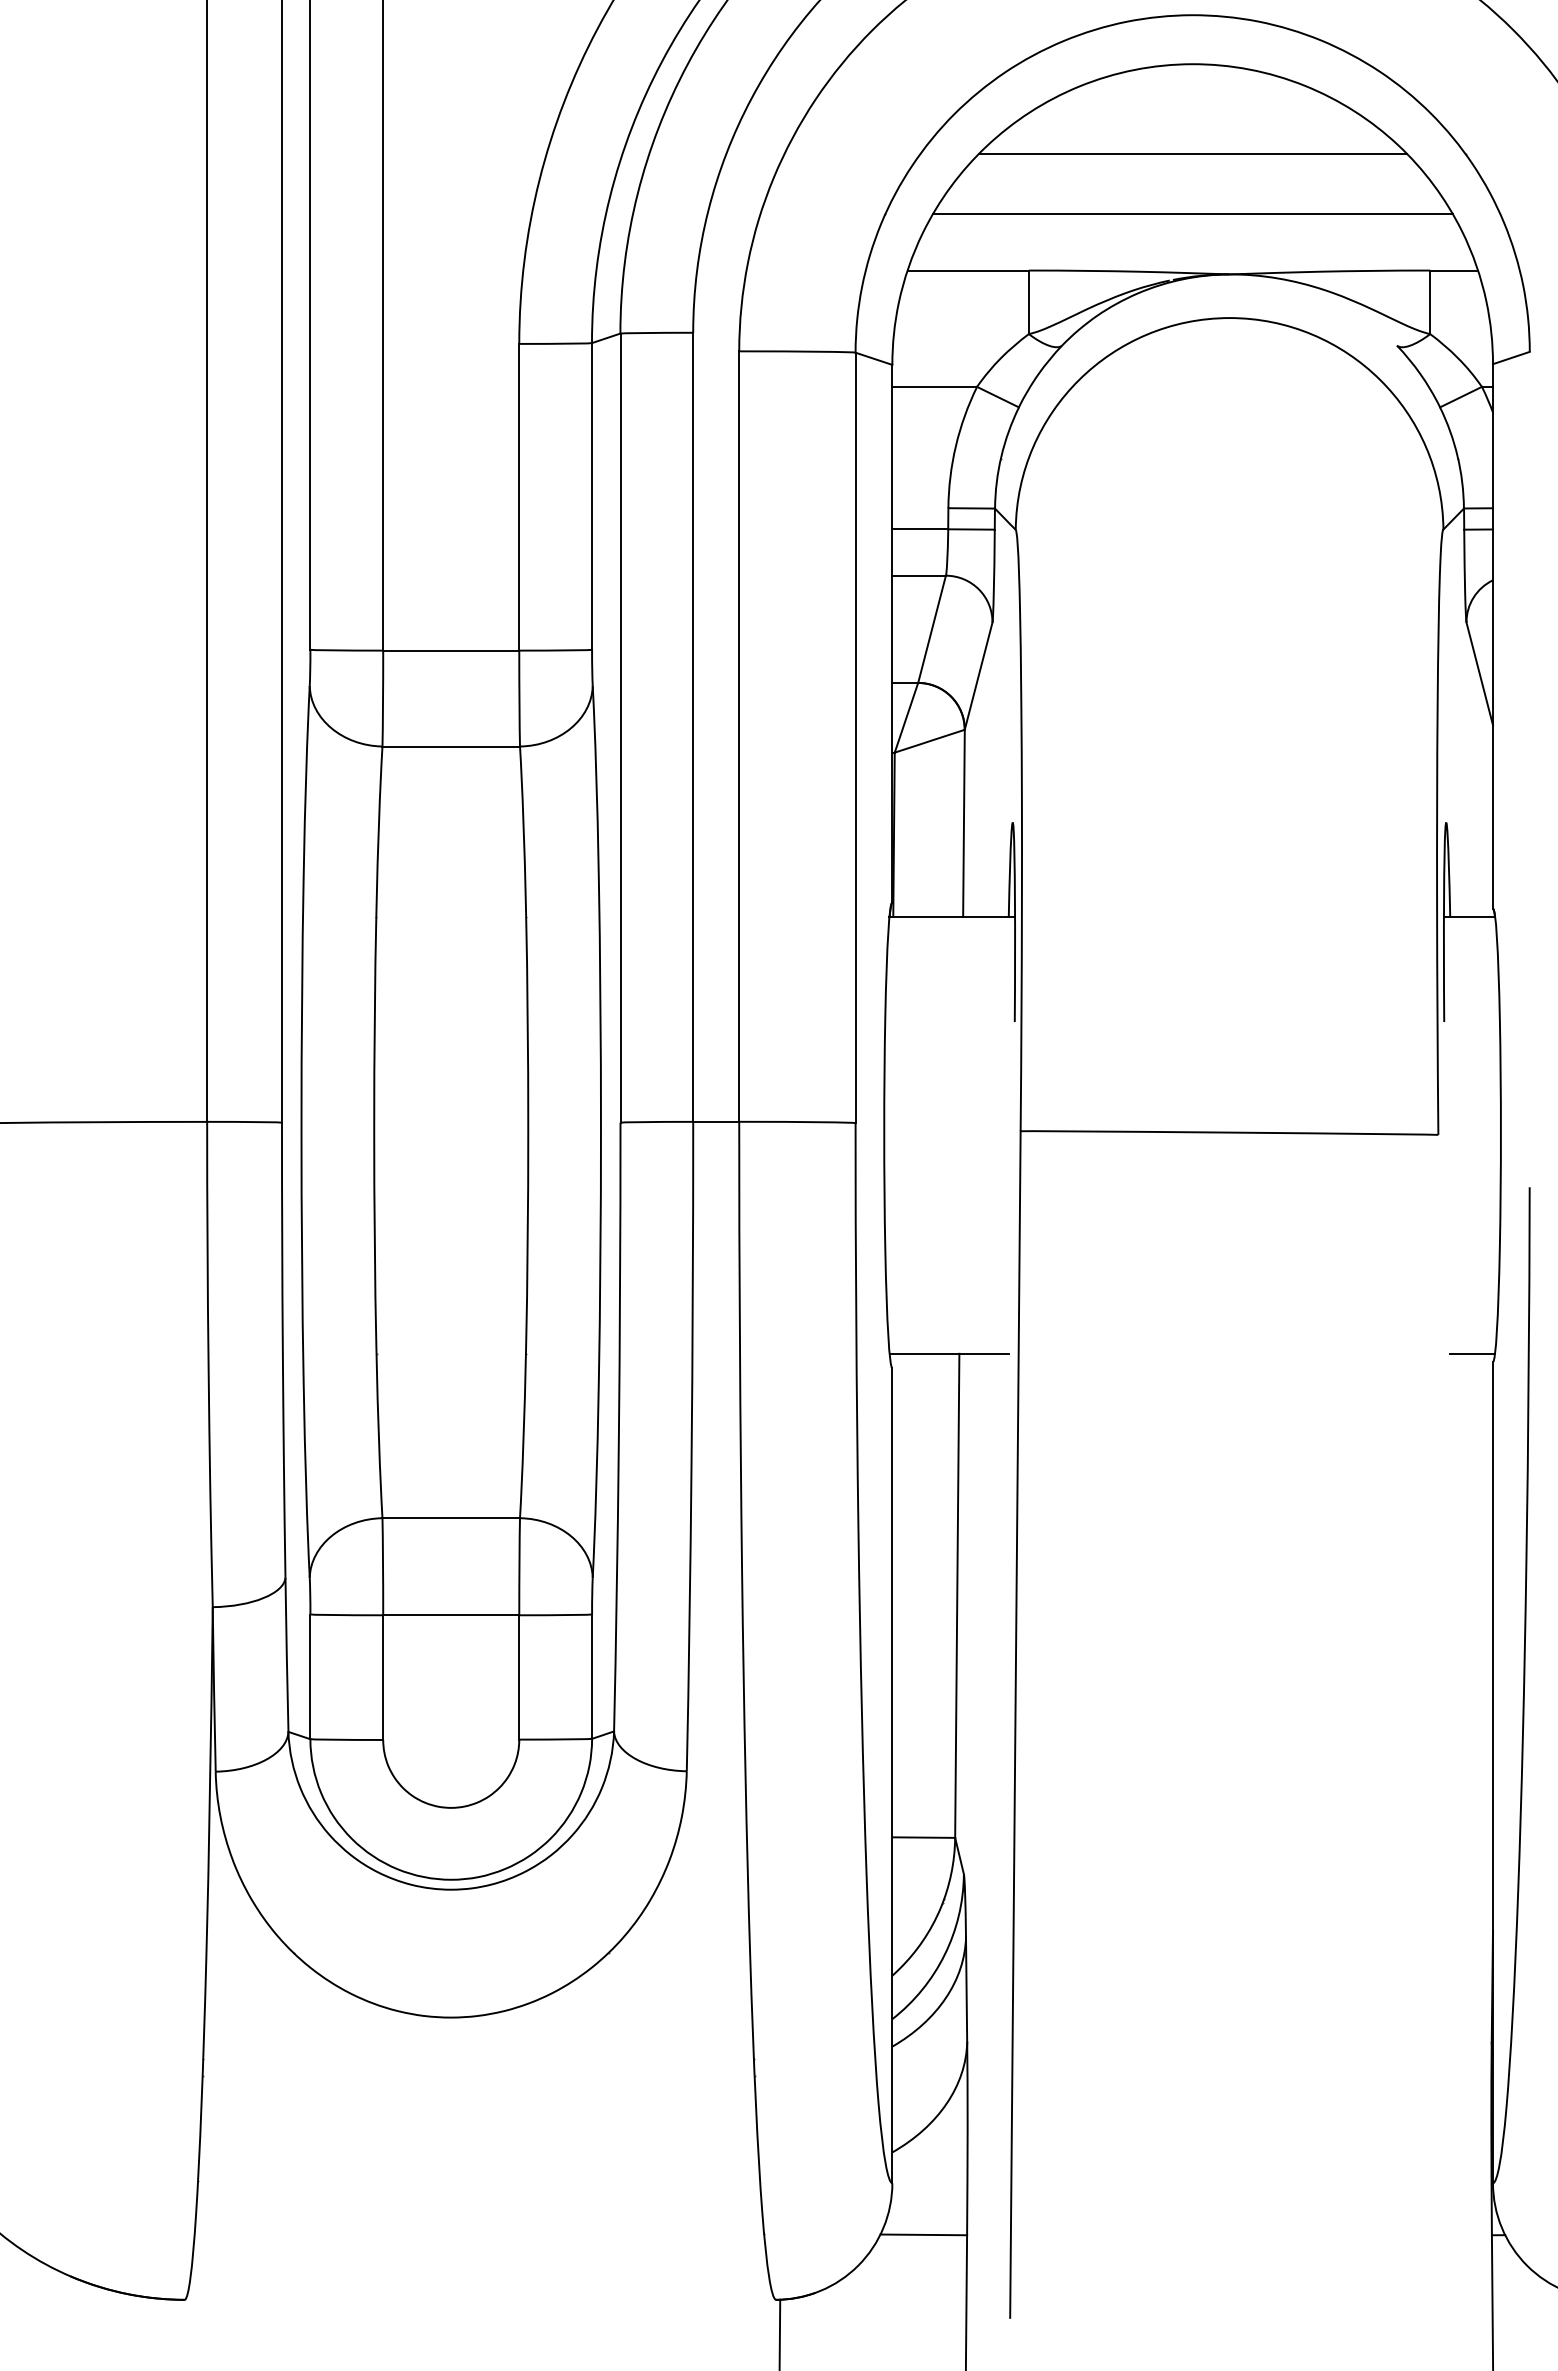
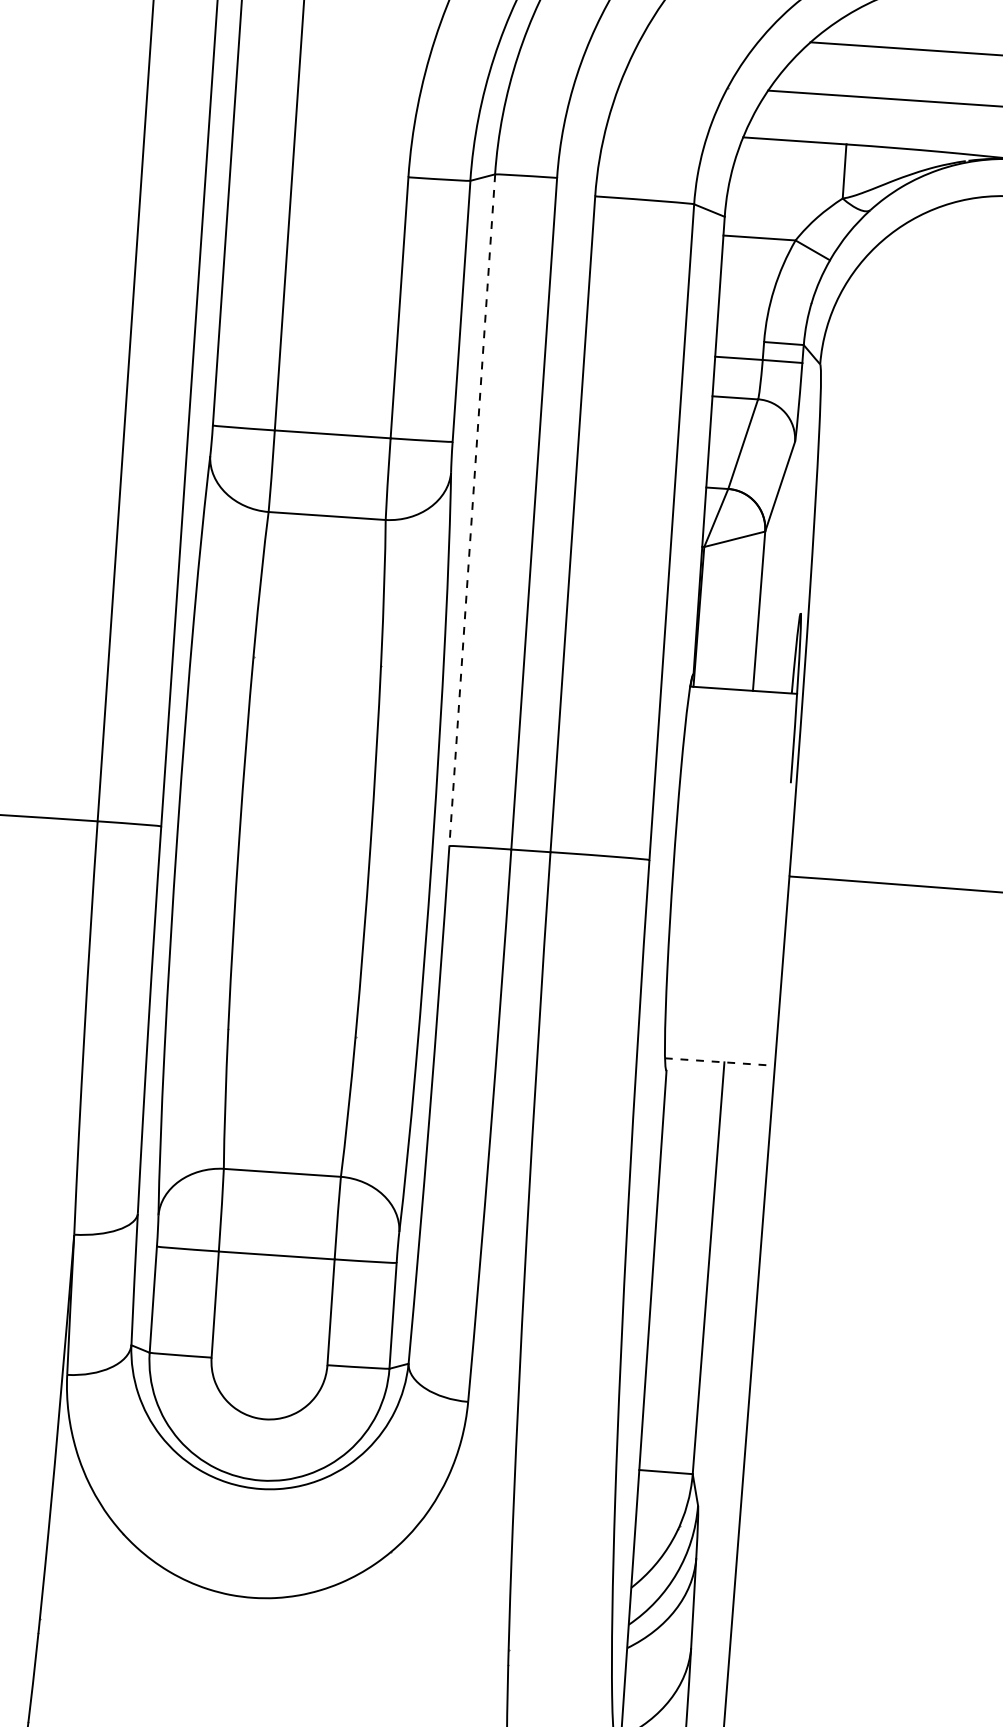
line: (620, 728) -> (472, 510), solid -> dashed
line: (949, 1353) -> (716, 1061), solid -> dashed

